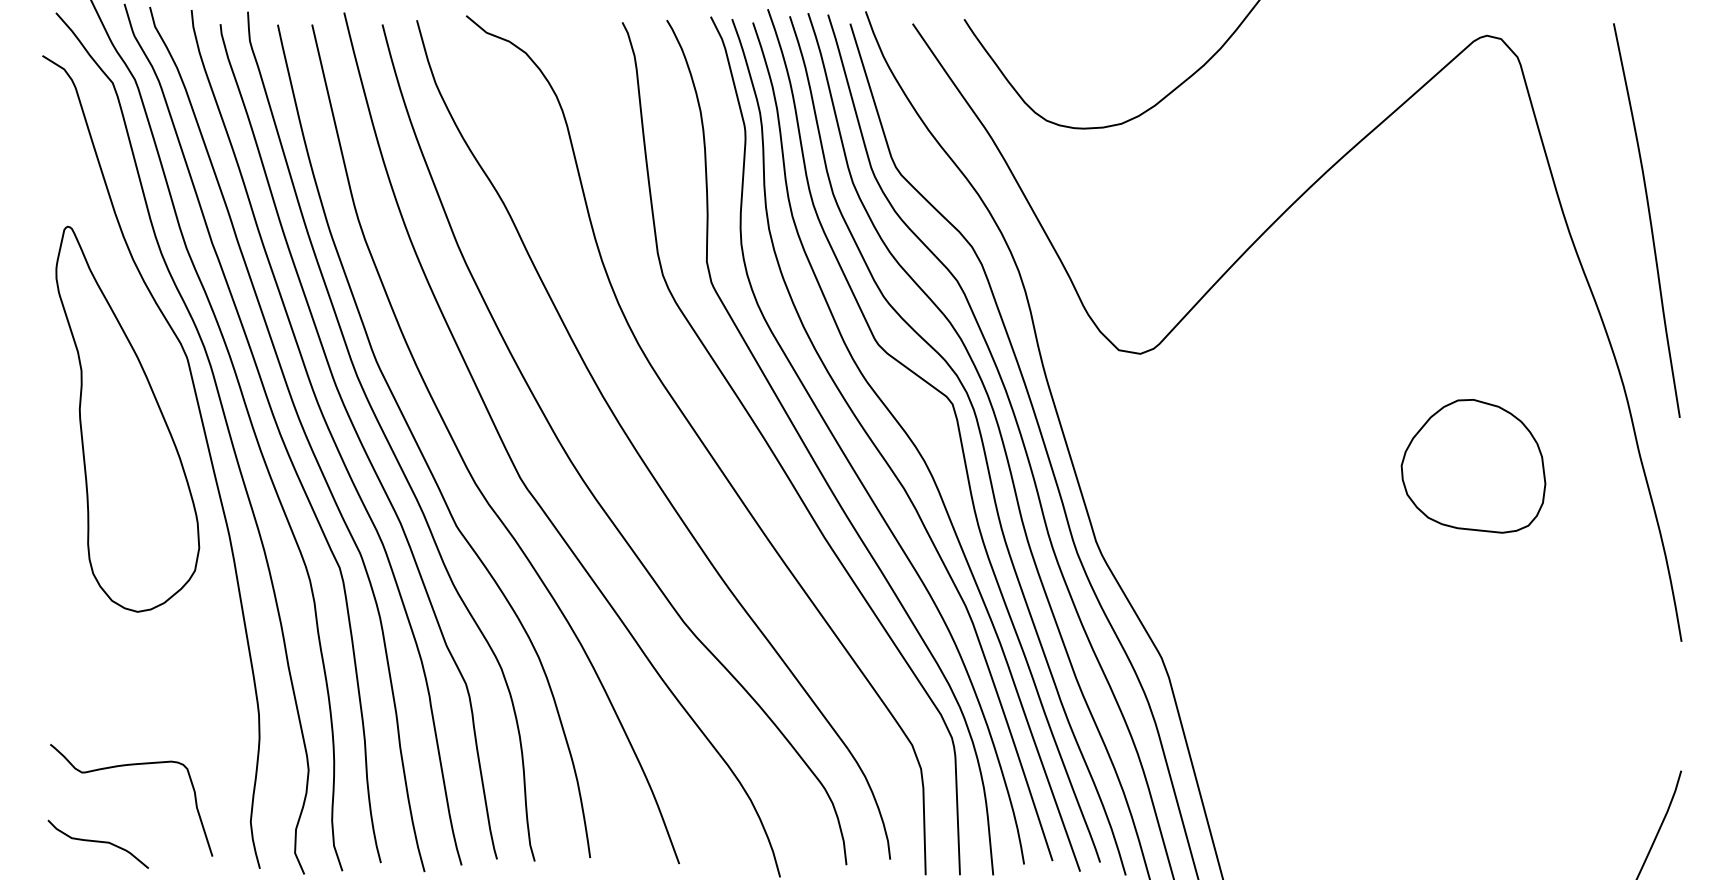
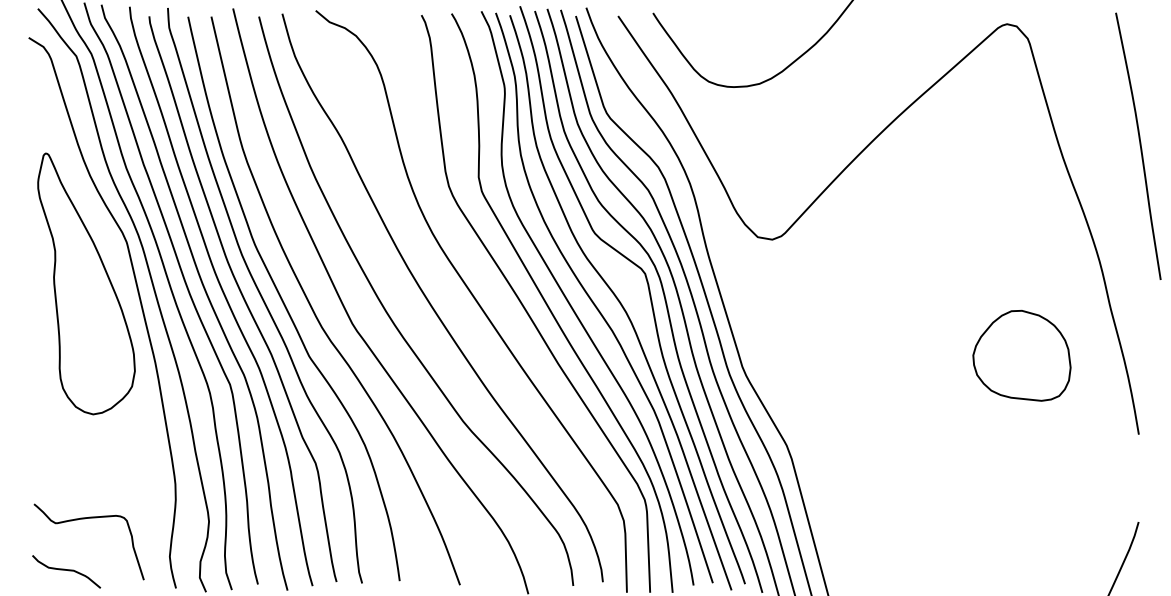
curve: (1648, 219) -> (1139, 145), moved
part: (1472, 465) -> (1021, 355), moved

